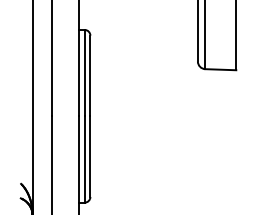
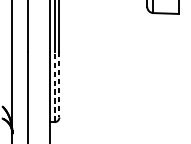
line: (90, 157) -> (59, 85), solid -> dashed
line: (84, 159) -> (54, 86), solid -> dashed

